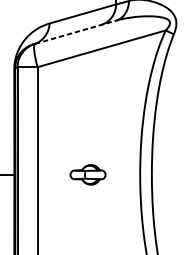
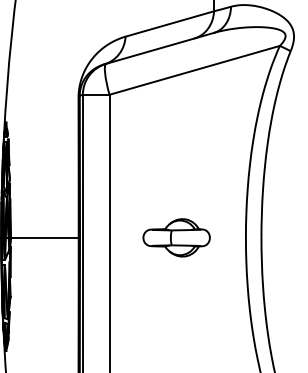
line: (75, 32) -> (160, 48), dashed -> solid
part: (87, 174) -> (176, 237), size x1.43

